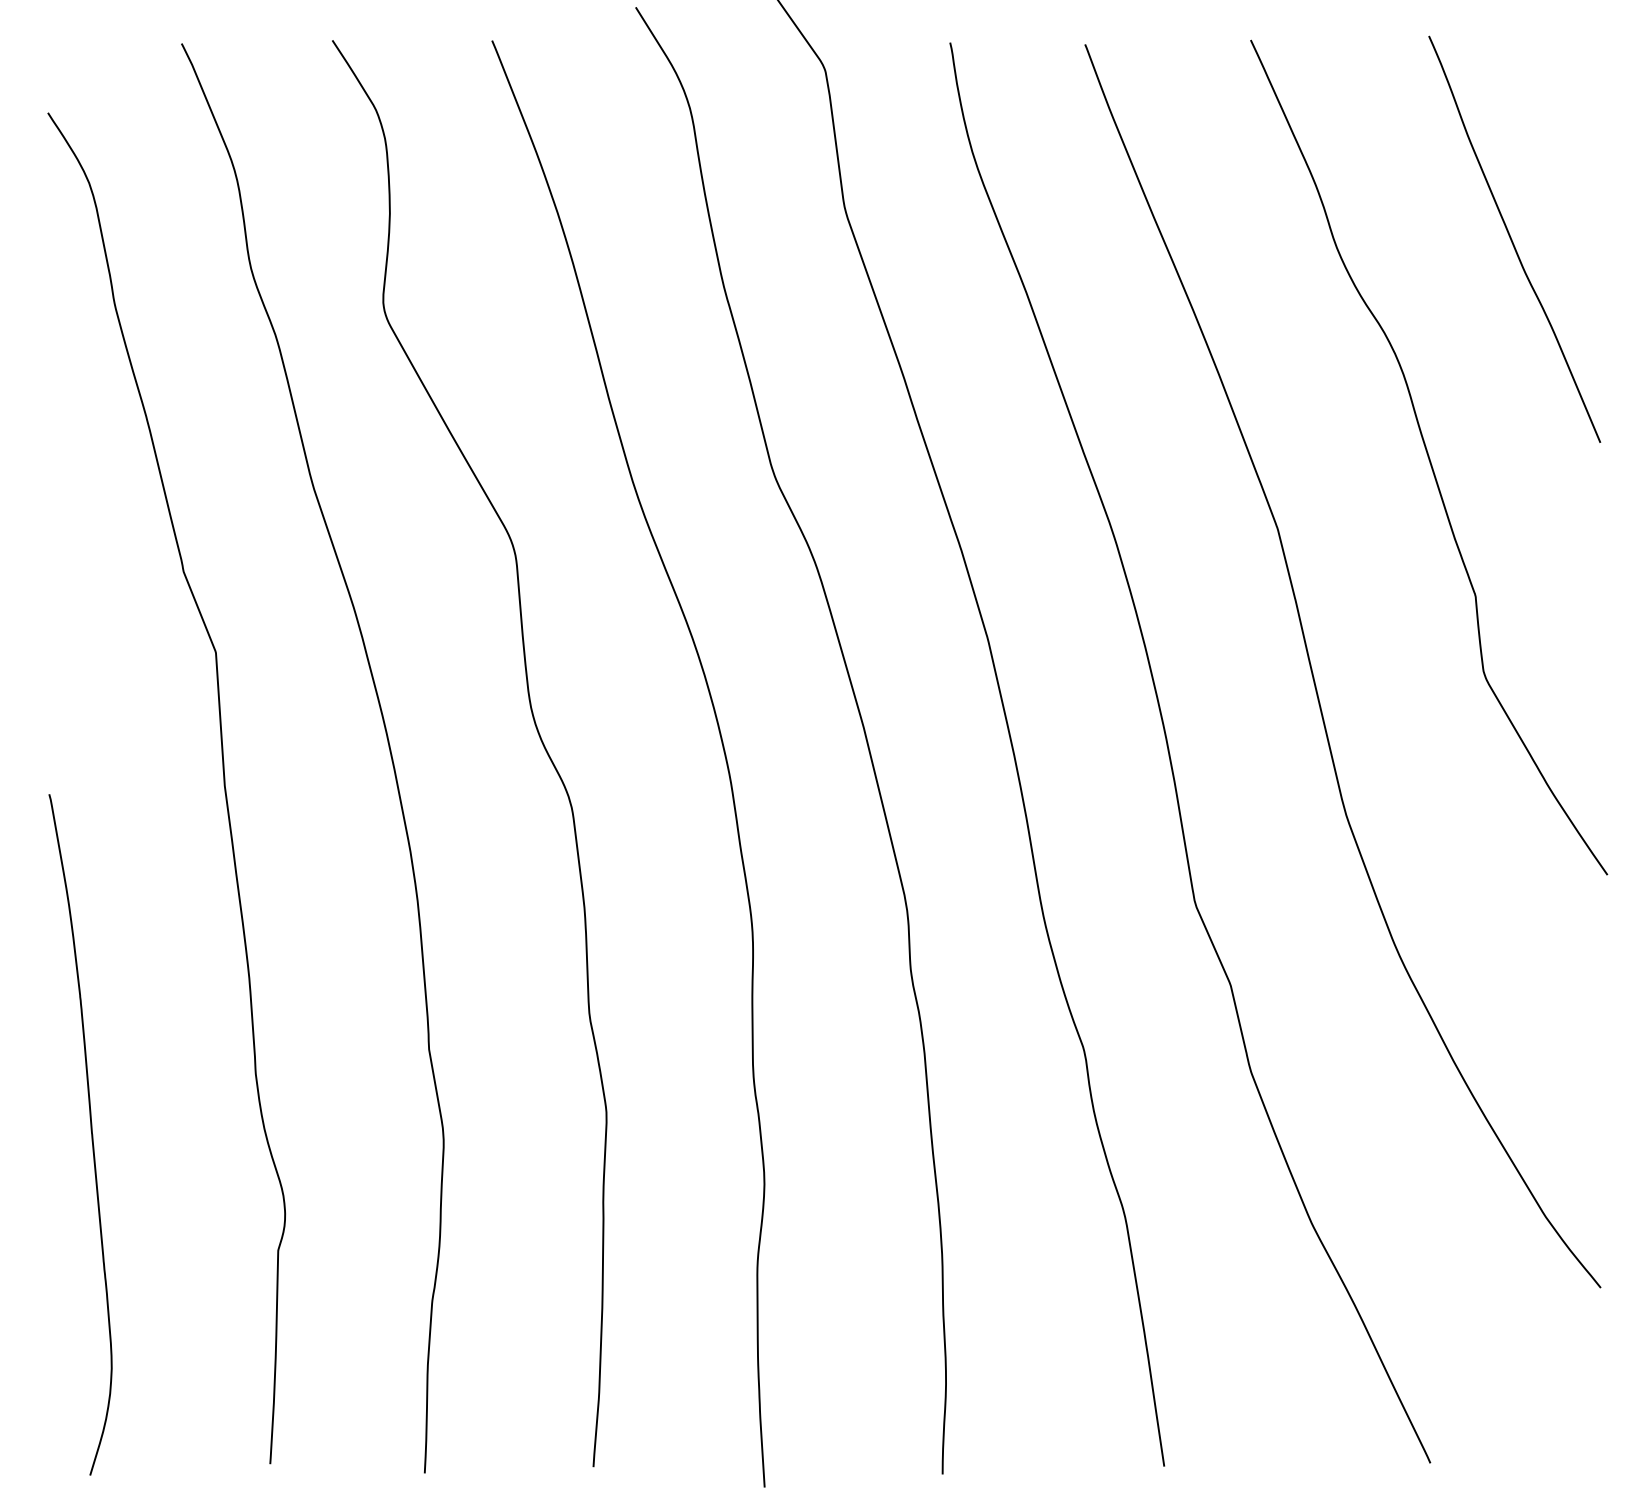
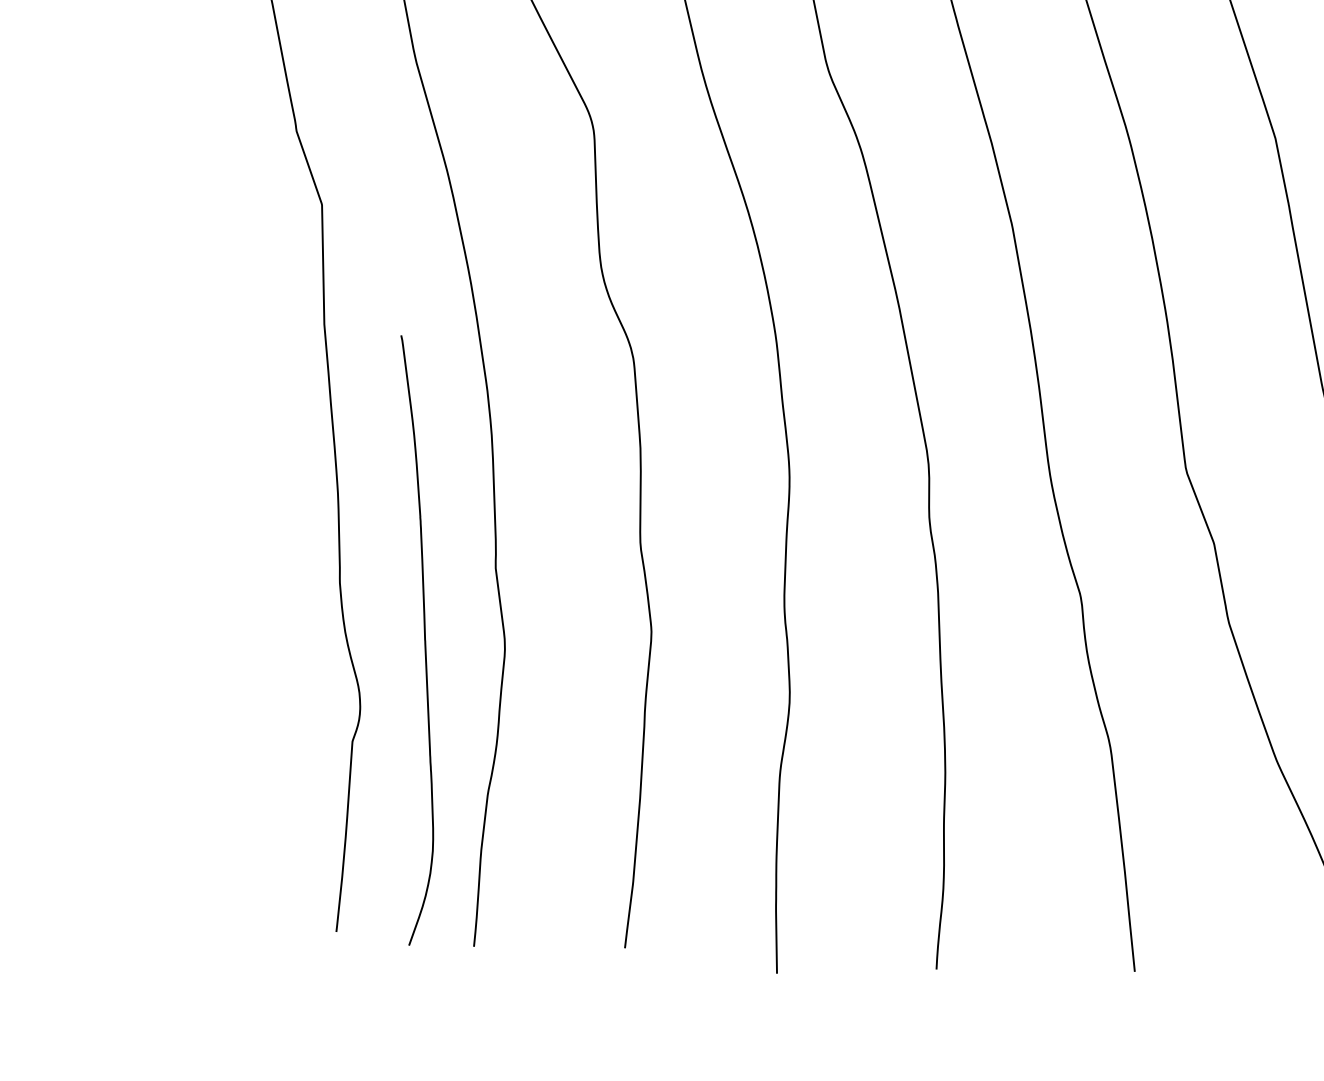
curve: (90, 1130) -> (423, 637), moved

